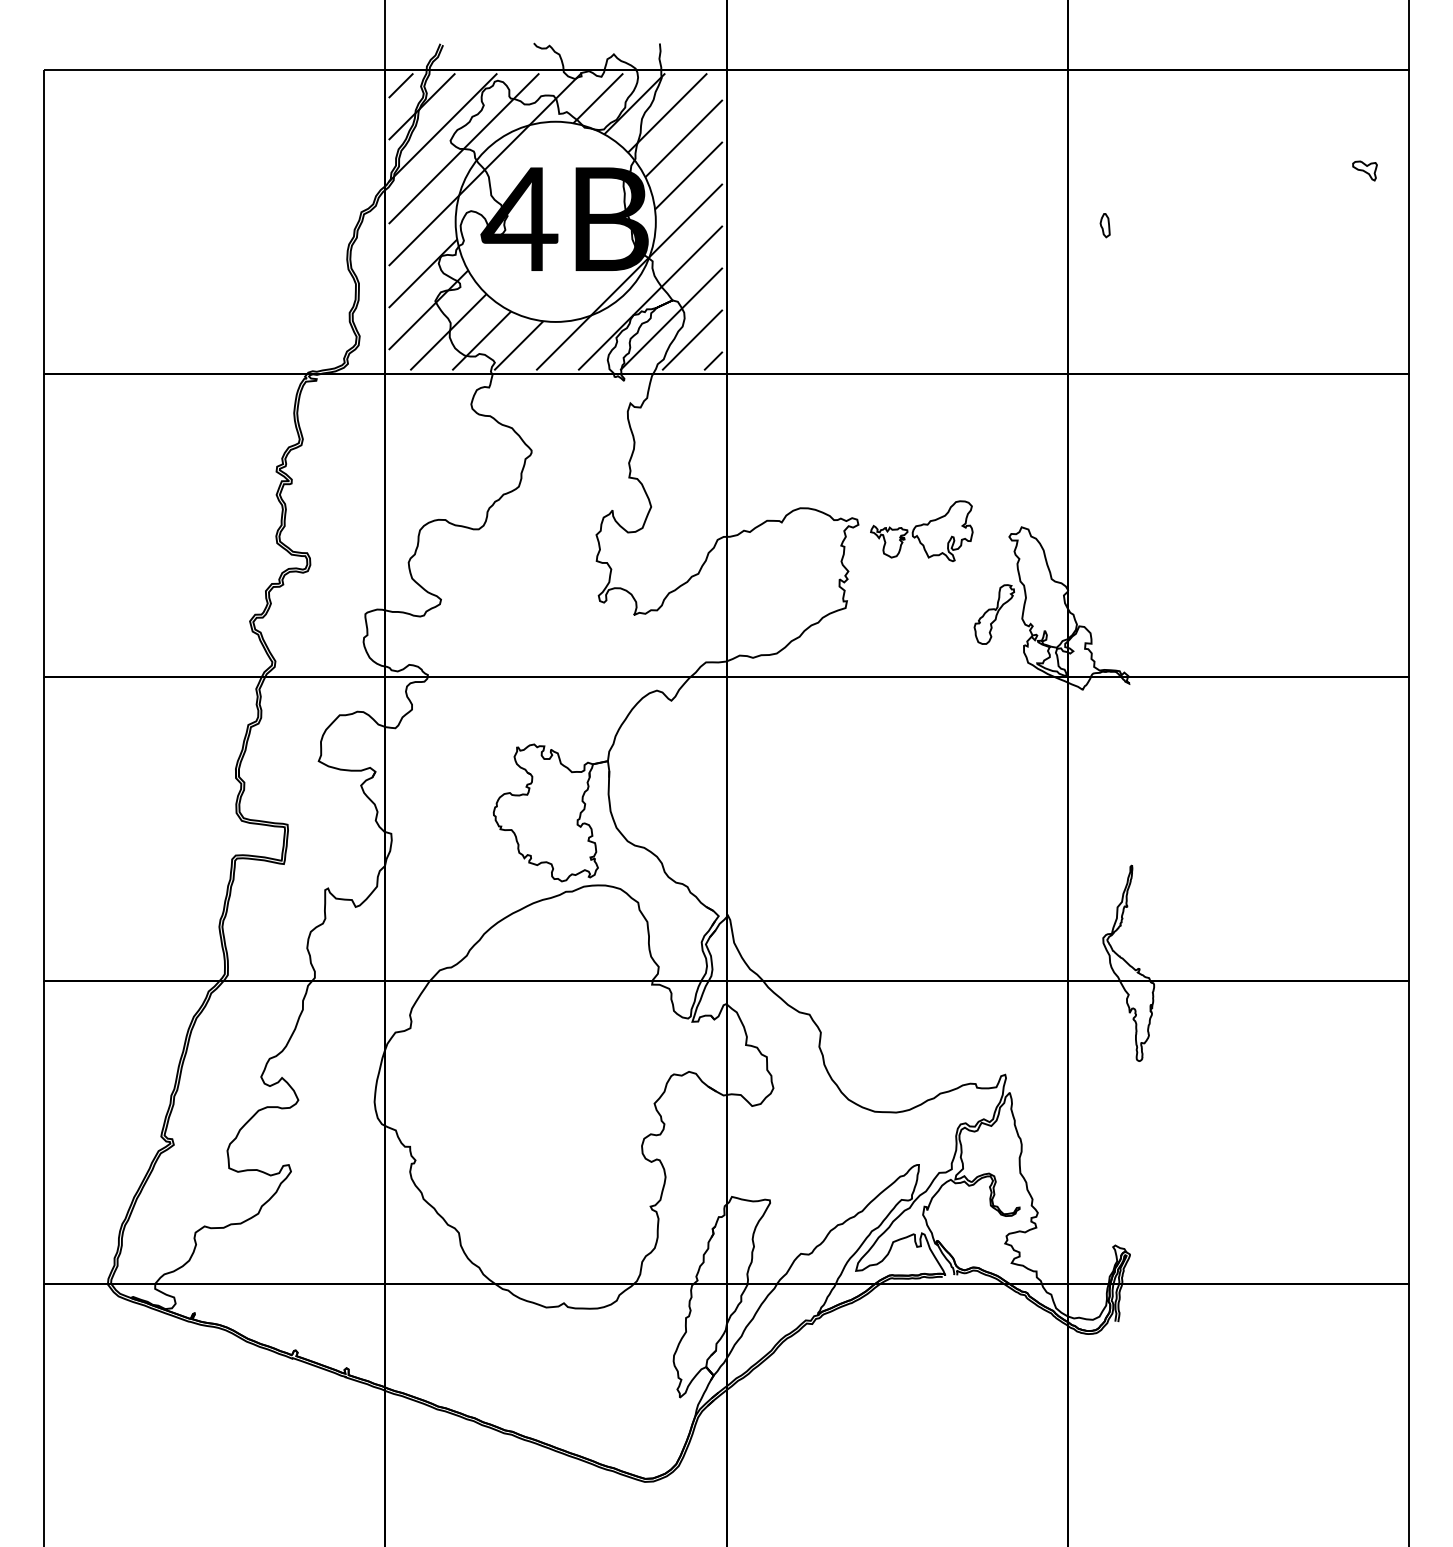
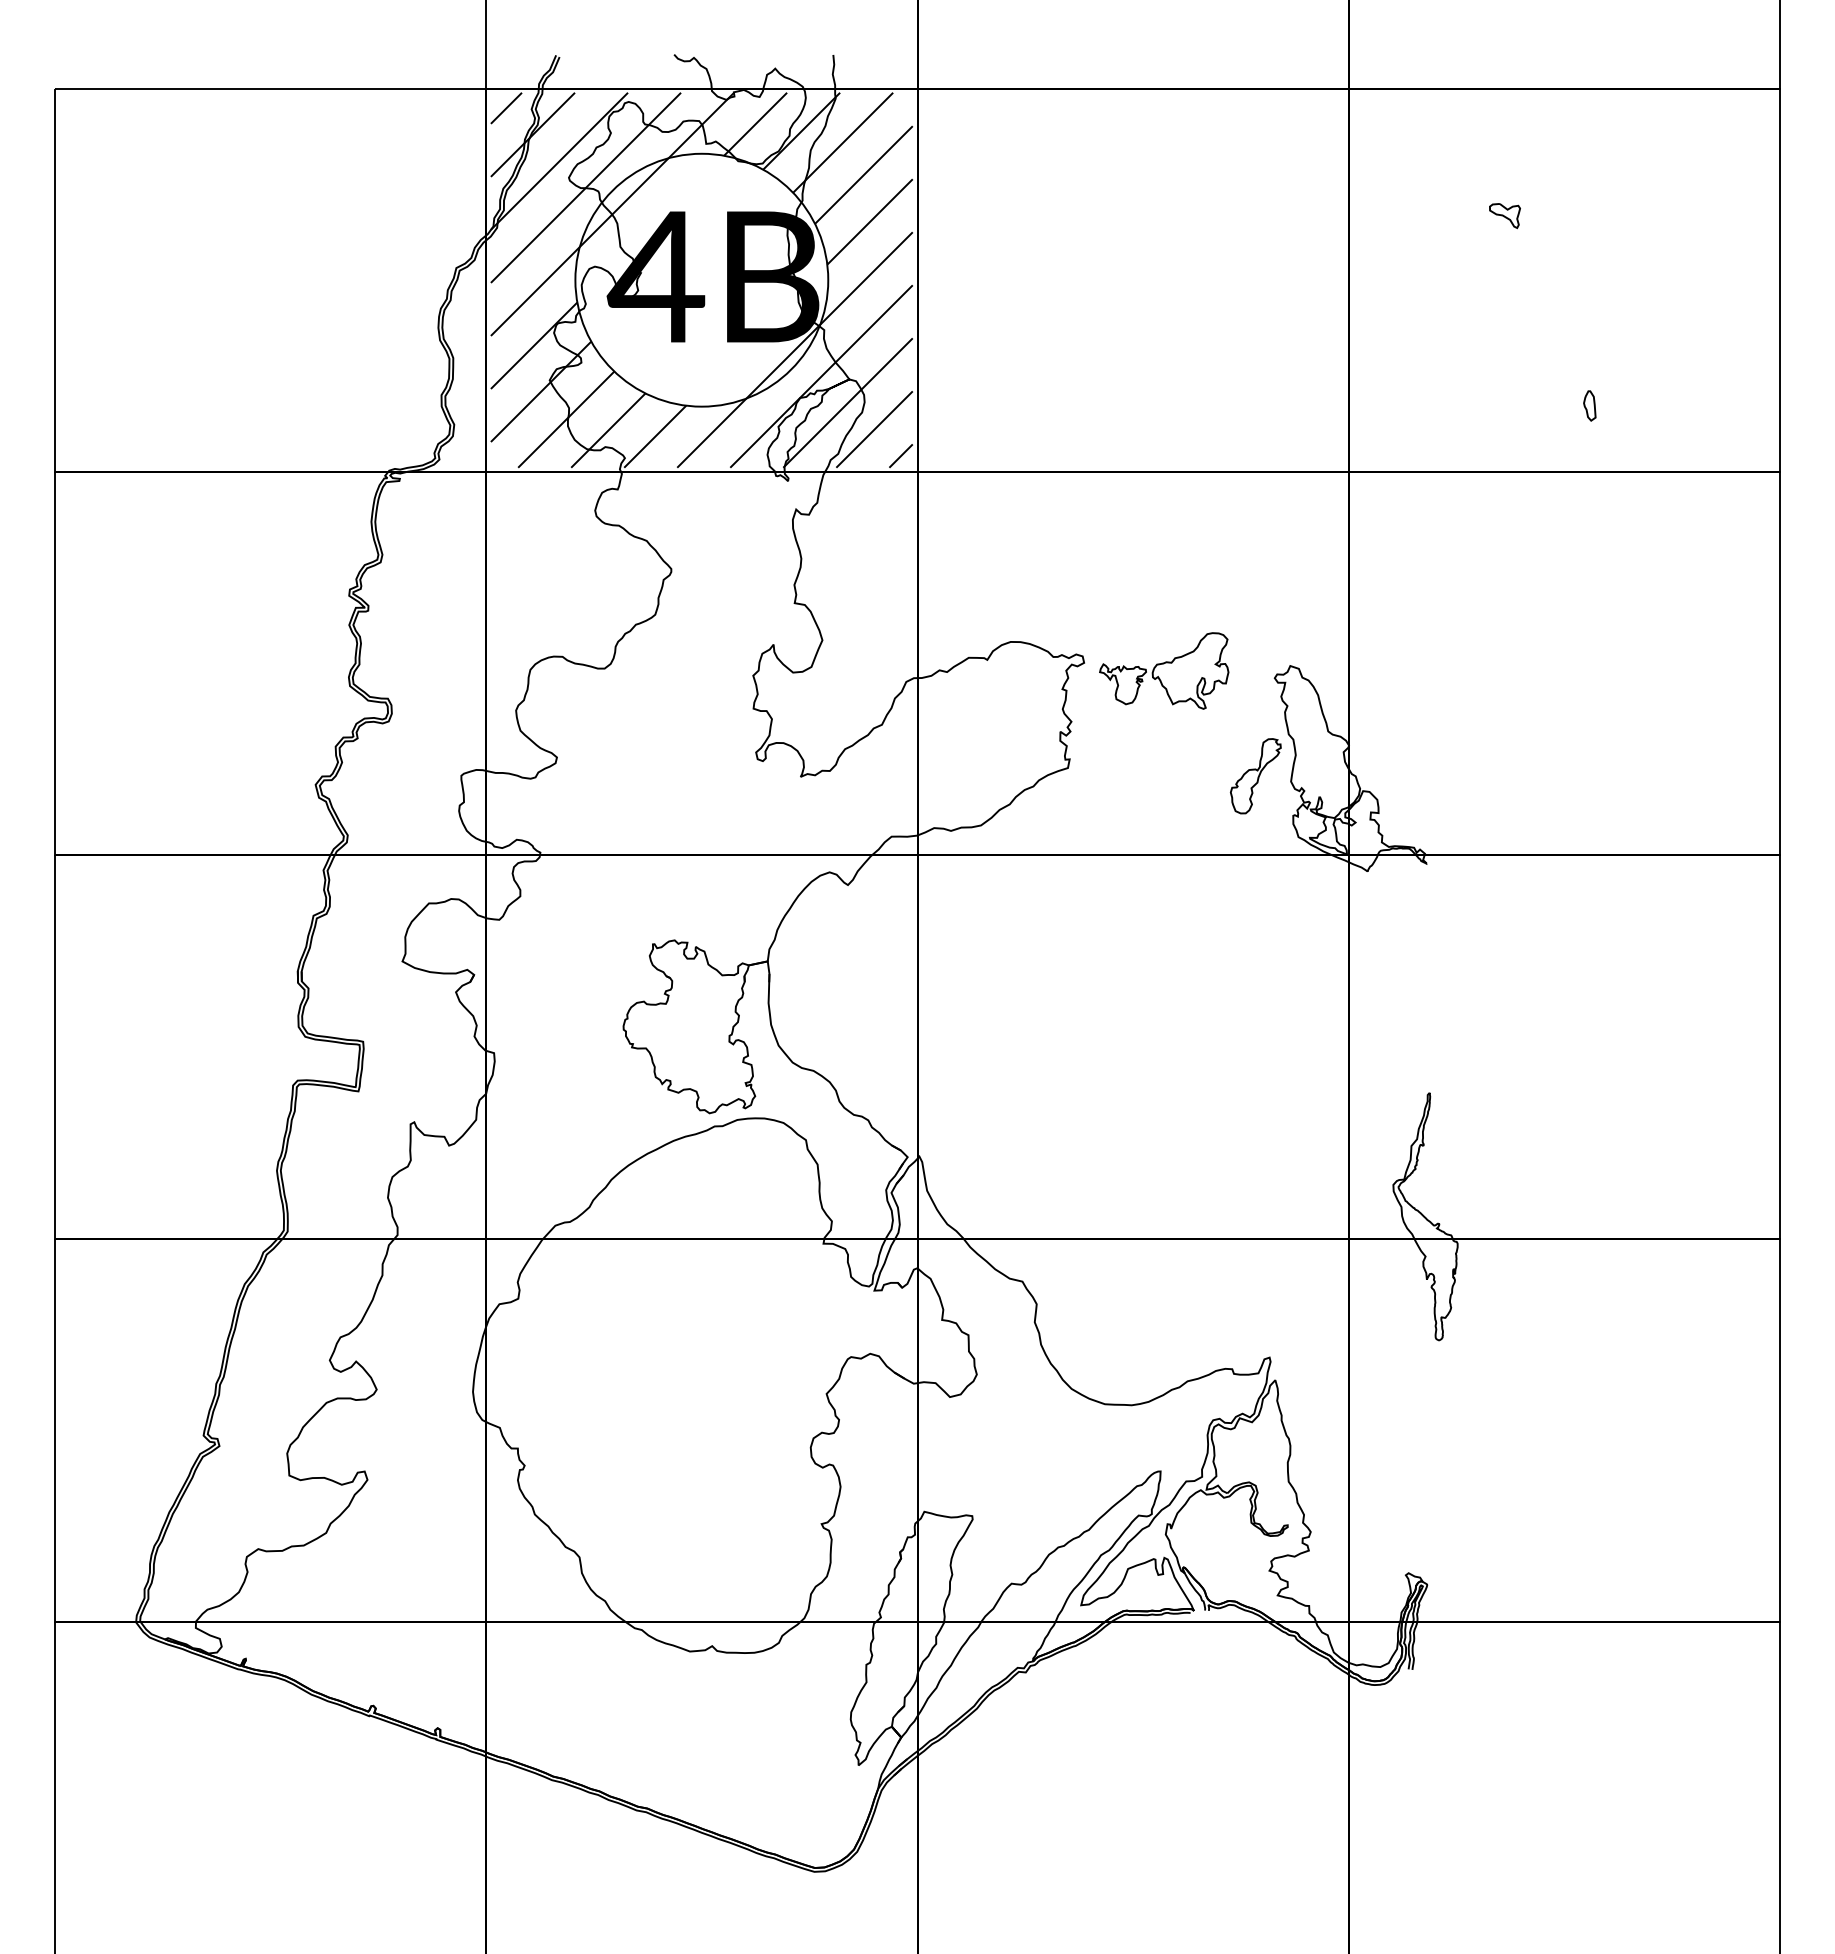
part: (1364, 171) -> (1504, 216), moved
part: (1104, 225) -> (1589, 405), moved

